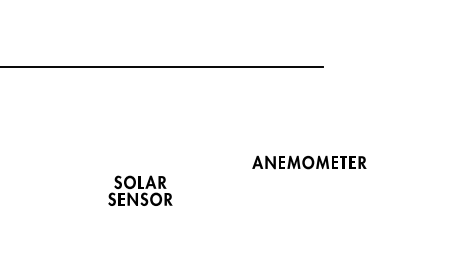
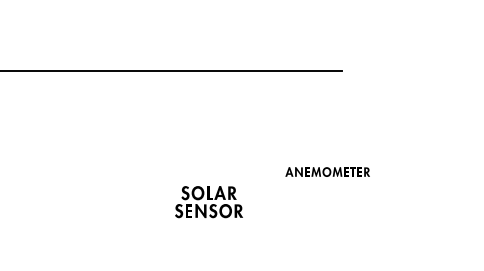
part: (309, 162) -> (327, 172), size x0.7
part: (140, 190) -> (209, 201), moved

